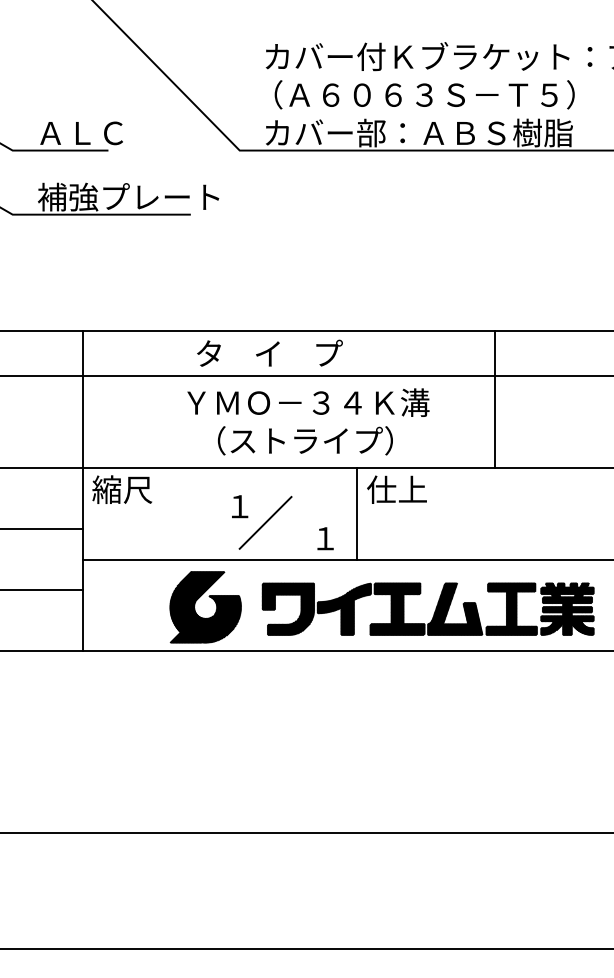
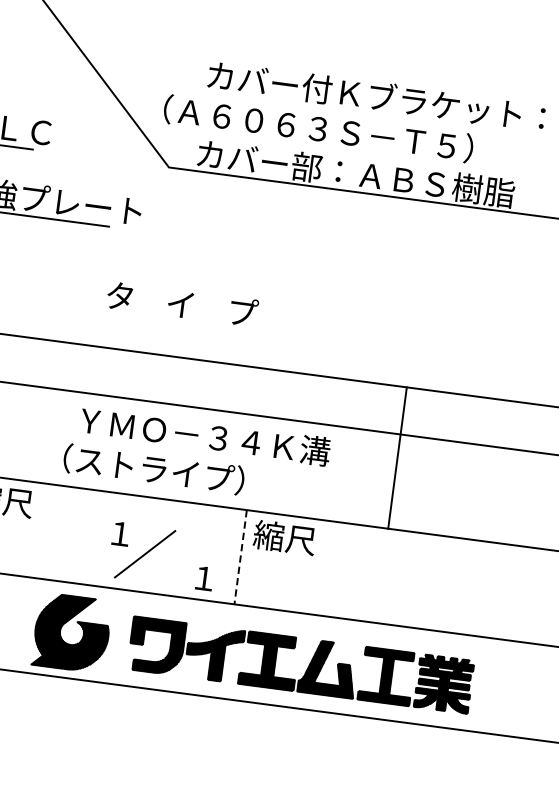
text: (424, 94) -> (318, 128), moved
text: (269, 352) -> (182, 303), moved
text: (305, 440) -> (154, 469), moved
text: (396, 489) -> (284, 537), 仕上 -> 縮尺
line: (357, 513) -> (240, 557), solid -> dashed

